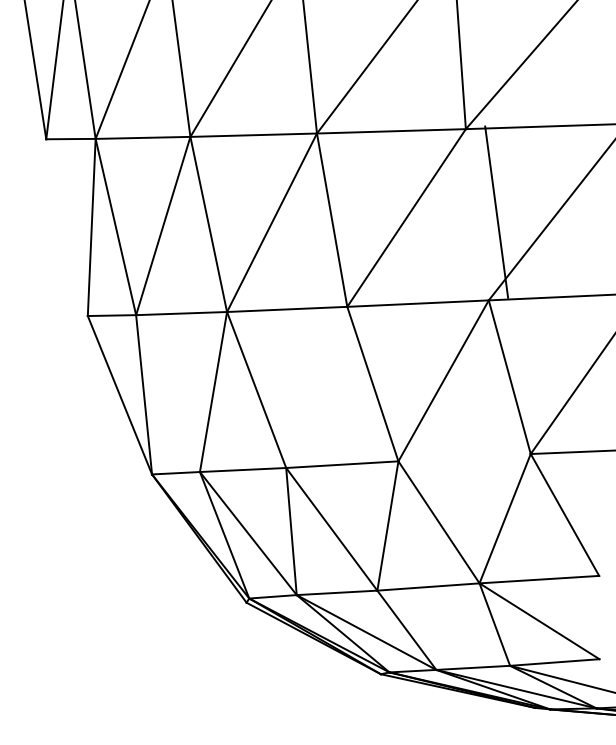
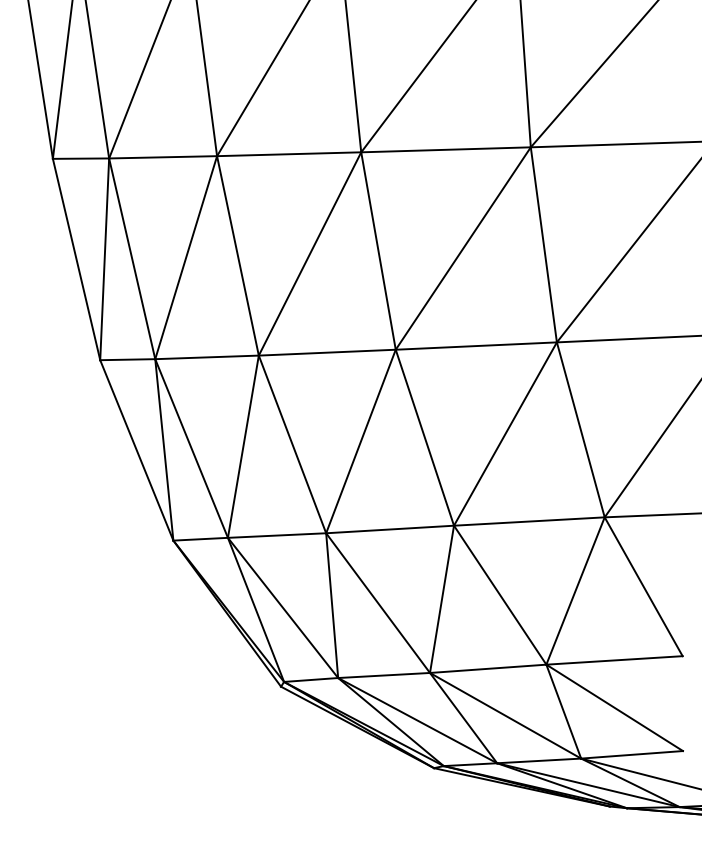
line: (496, 211) -> (543, 244), moved
line: (66, 227) -> (76, 259), added
line: (316, 387) -> (360, 441), added
line: (167, 393) -> (191, 448), added
line: (464, 457) -> (529, 521), added
line: (443, 627) -> (505, 715), added

